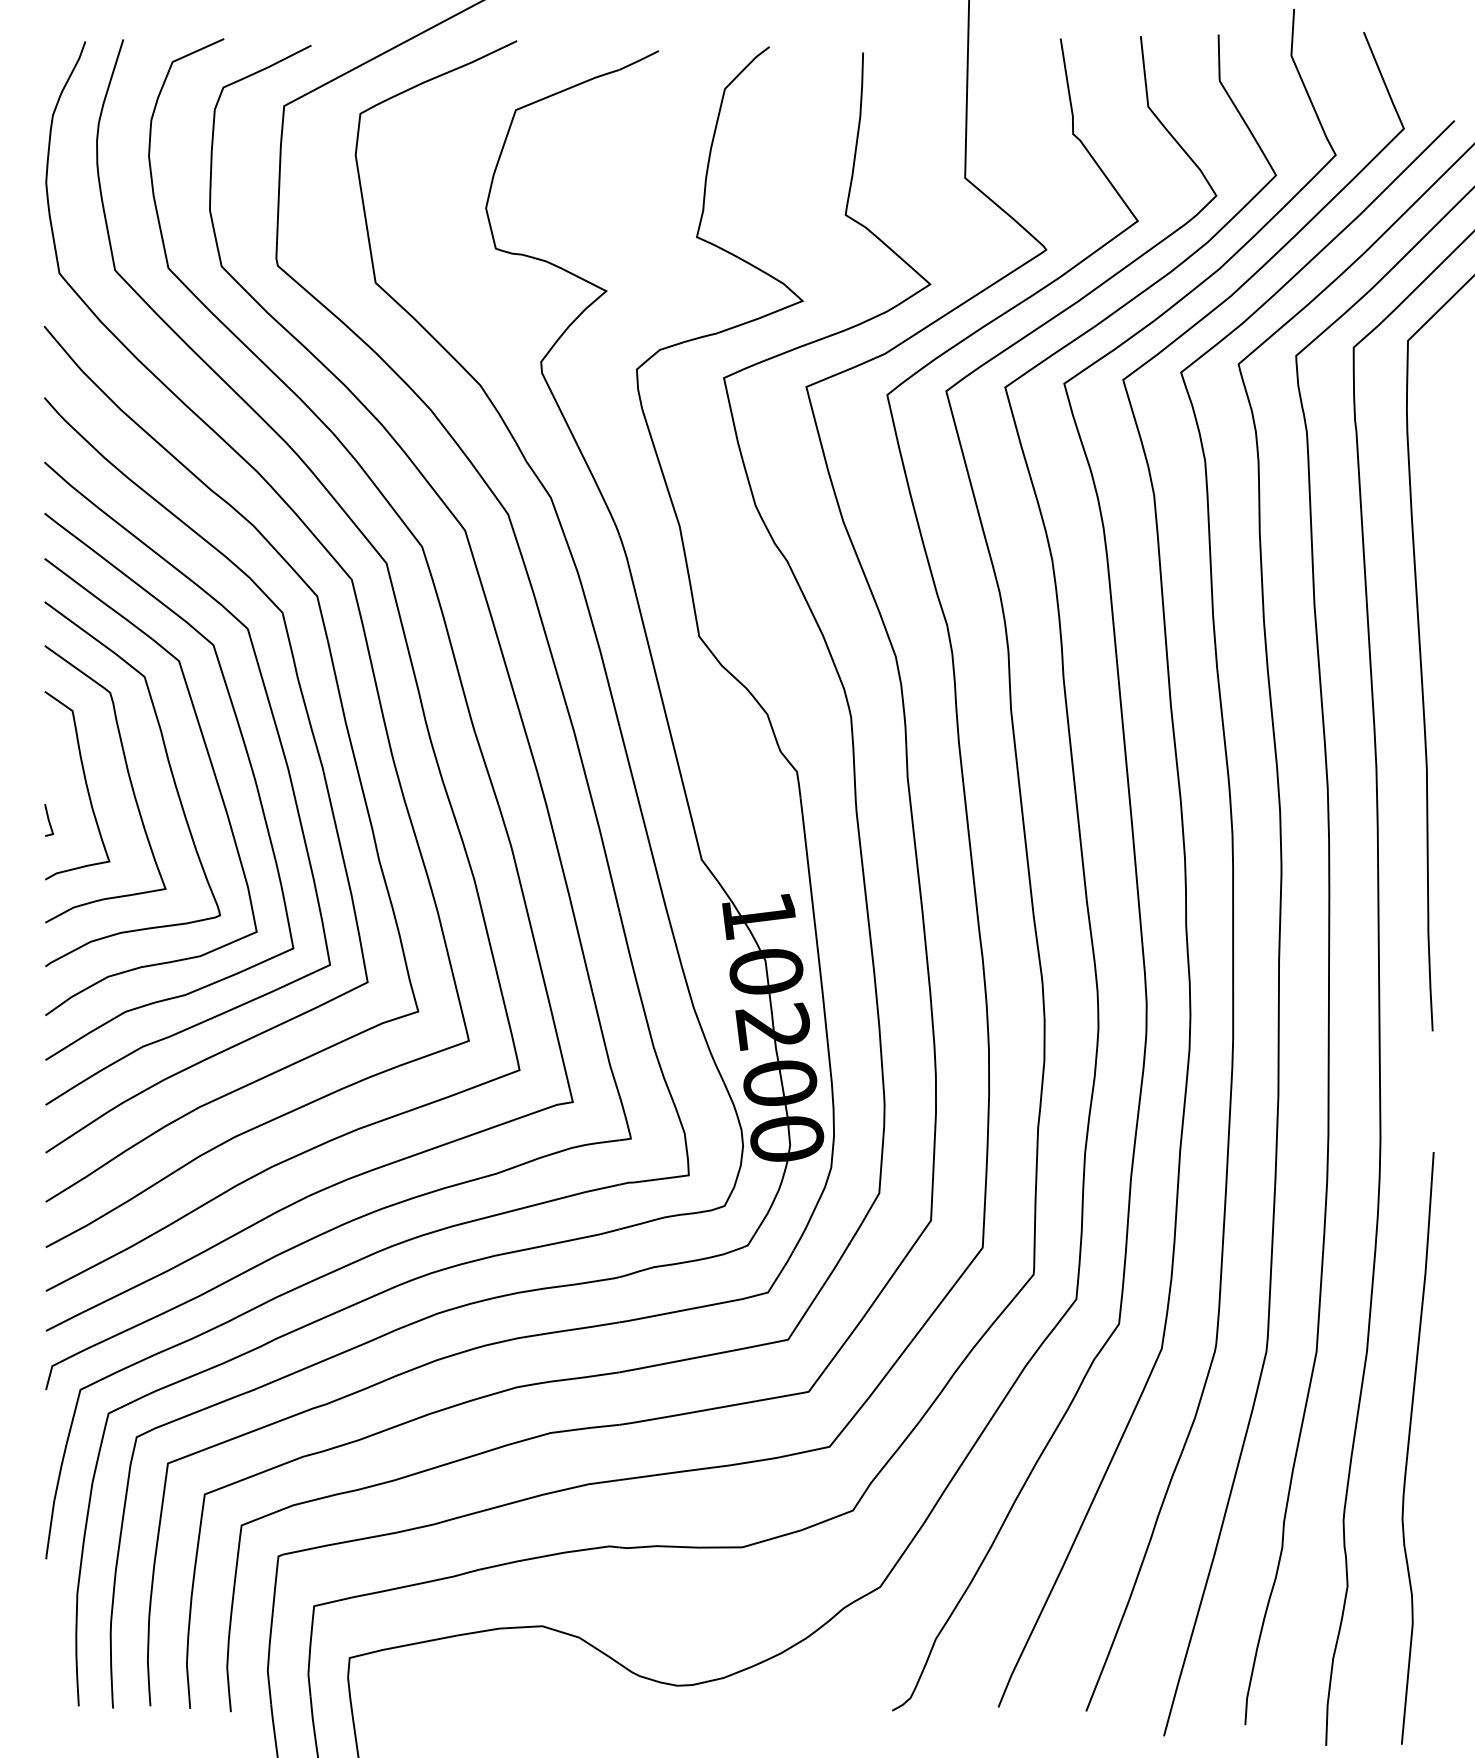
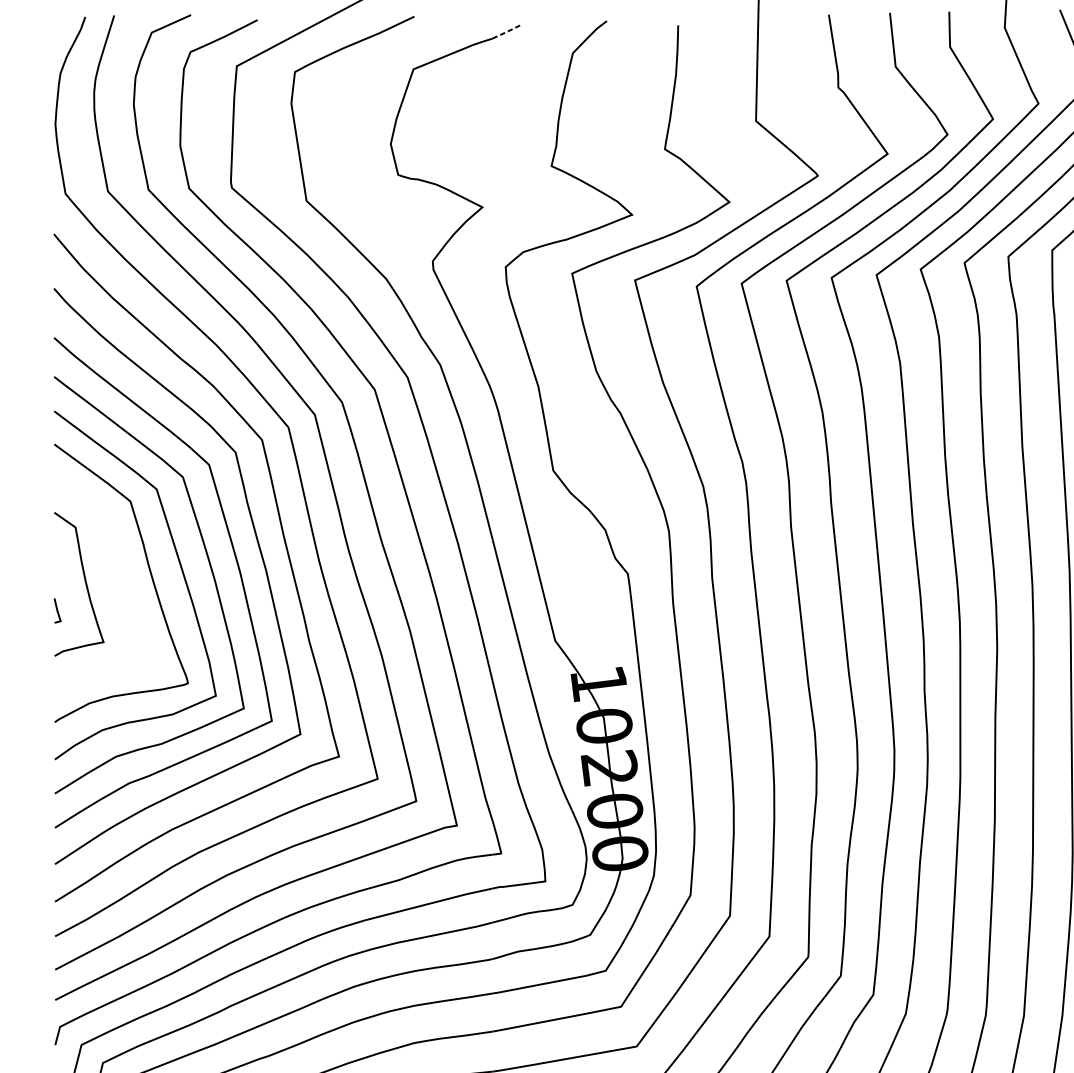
line: (639, 60) -> (507, 31), solid -> dashed
curve: (128, 777) -> (118, 578), removed

